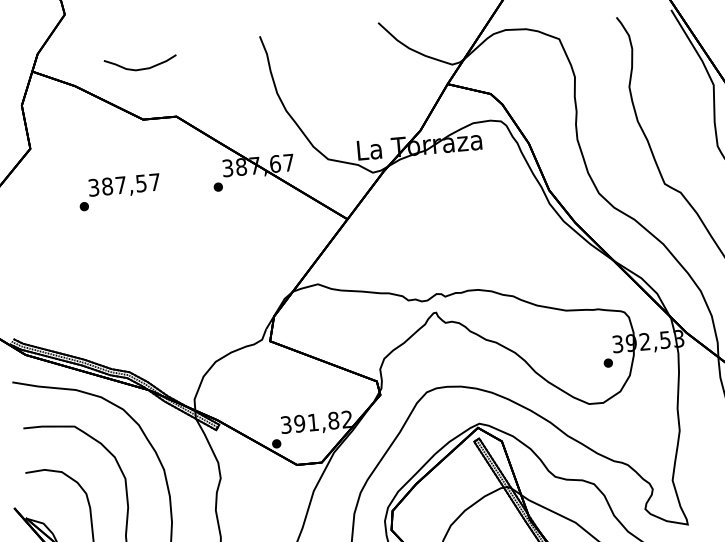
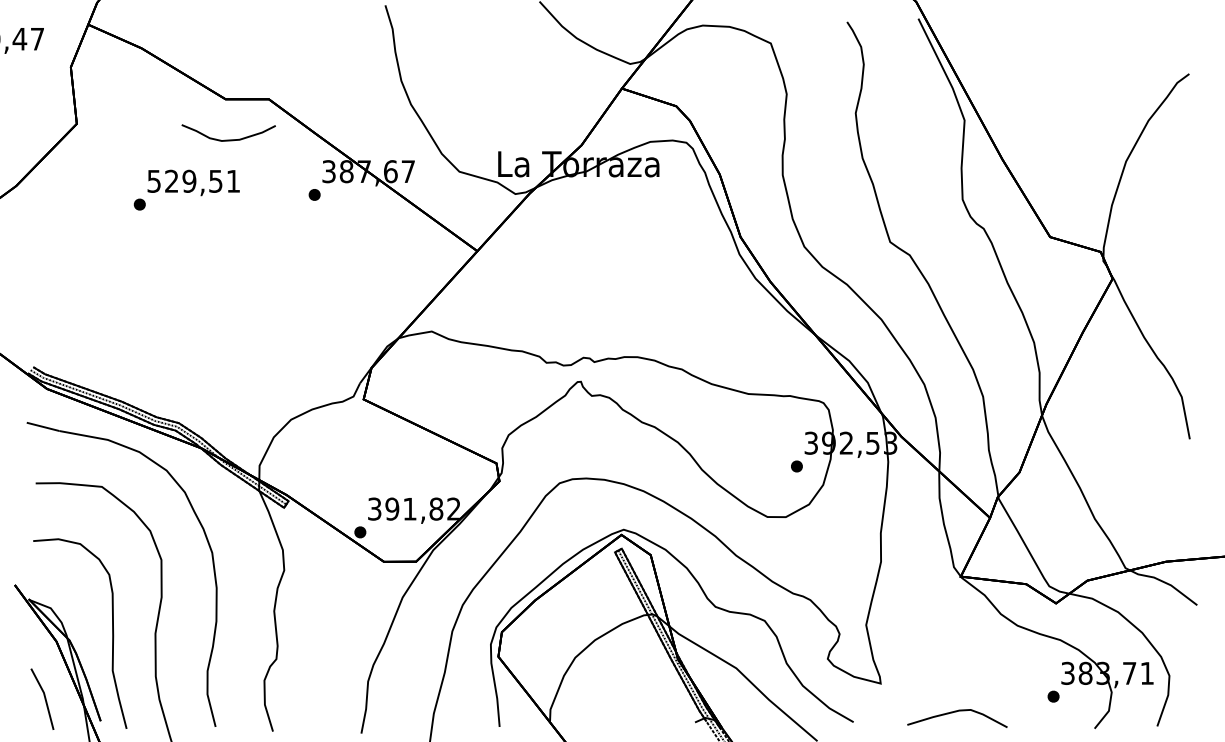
curve: (140, 68) -> (228, 139), moved
text: (124, 184) -> (193, 180), 387,57 -> 529,51

